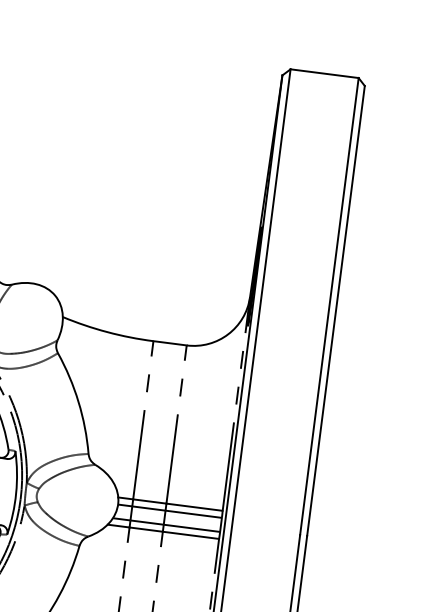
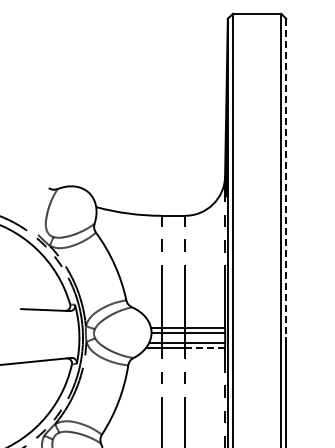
line: (336, 311) -> (286, 178), solid -> dashed
line: (190, 534) -> (204, 347), solid -> dashed

